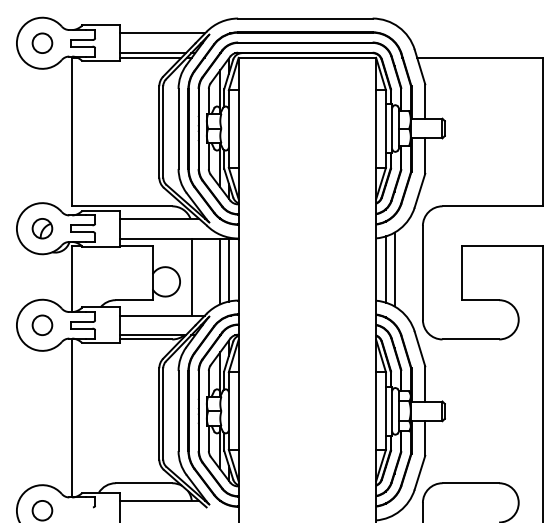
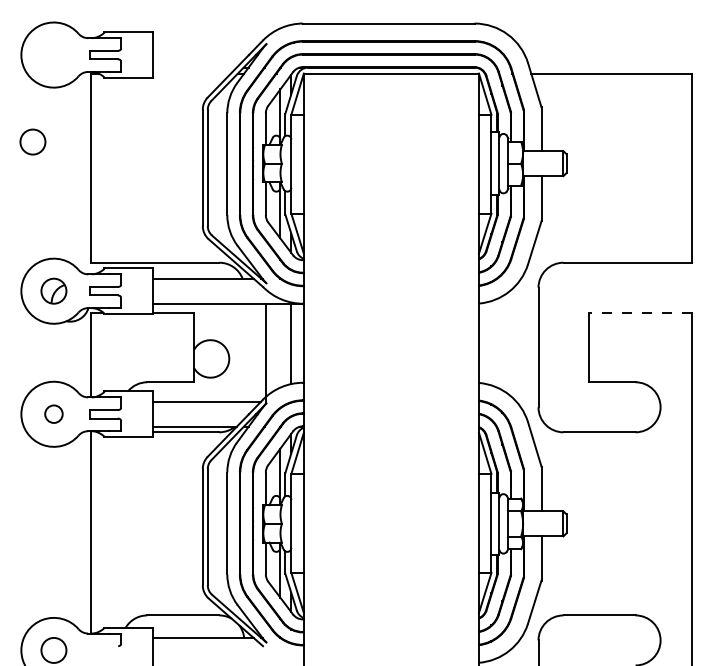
line: (162, 33) -> (206, 42), removed
circle: (42, 42) -> (32, 141), moved
line: (152, 53) -> (194, 67), removed
line: (150, 57) -> (191, 73), removed
line: (502, 245) -> (640, 312), solid -> dashed
line: (385, 269) -> (491, 343), removed
line: (394, 269) -> (502, 343), removed
line: (220, 271) -> (280, 345), removed
line: (192, 276) -> (266, 352), moved
circle: (42, 324) -> (53, 413), size x0.7

